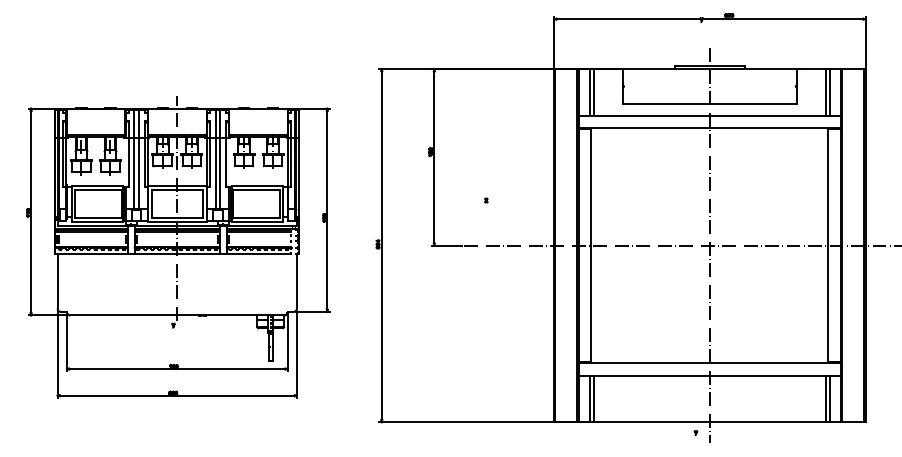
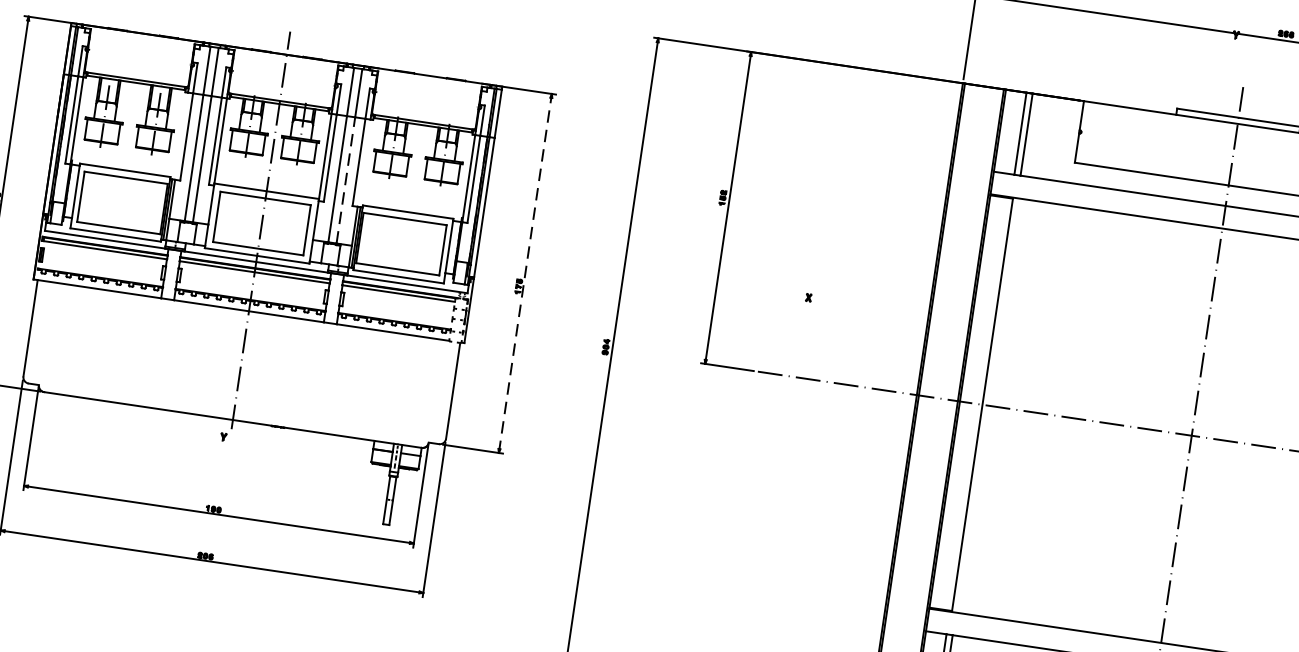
line: (220, 173) -> (346, 180), solid -> dashed
line: (327, 210) -> (525, 273), solid -> dashed

